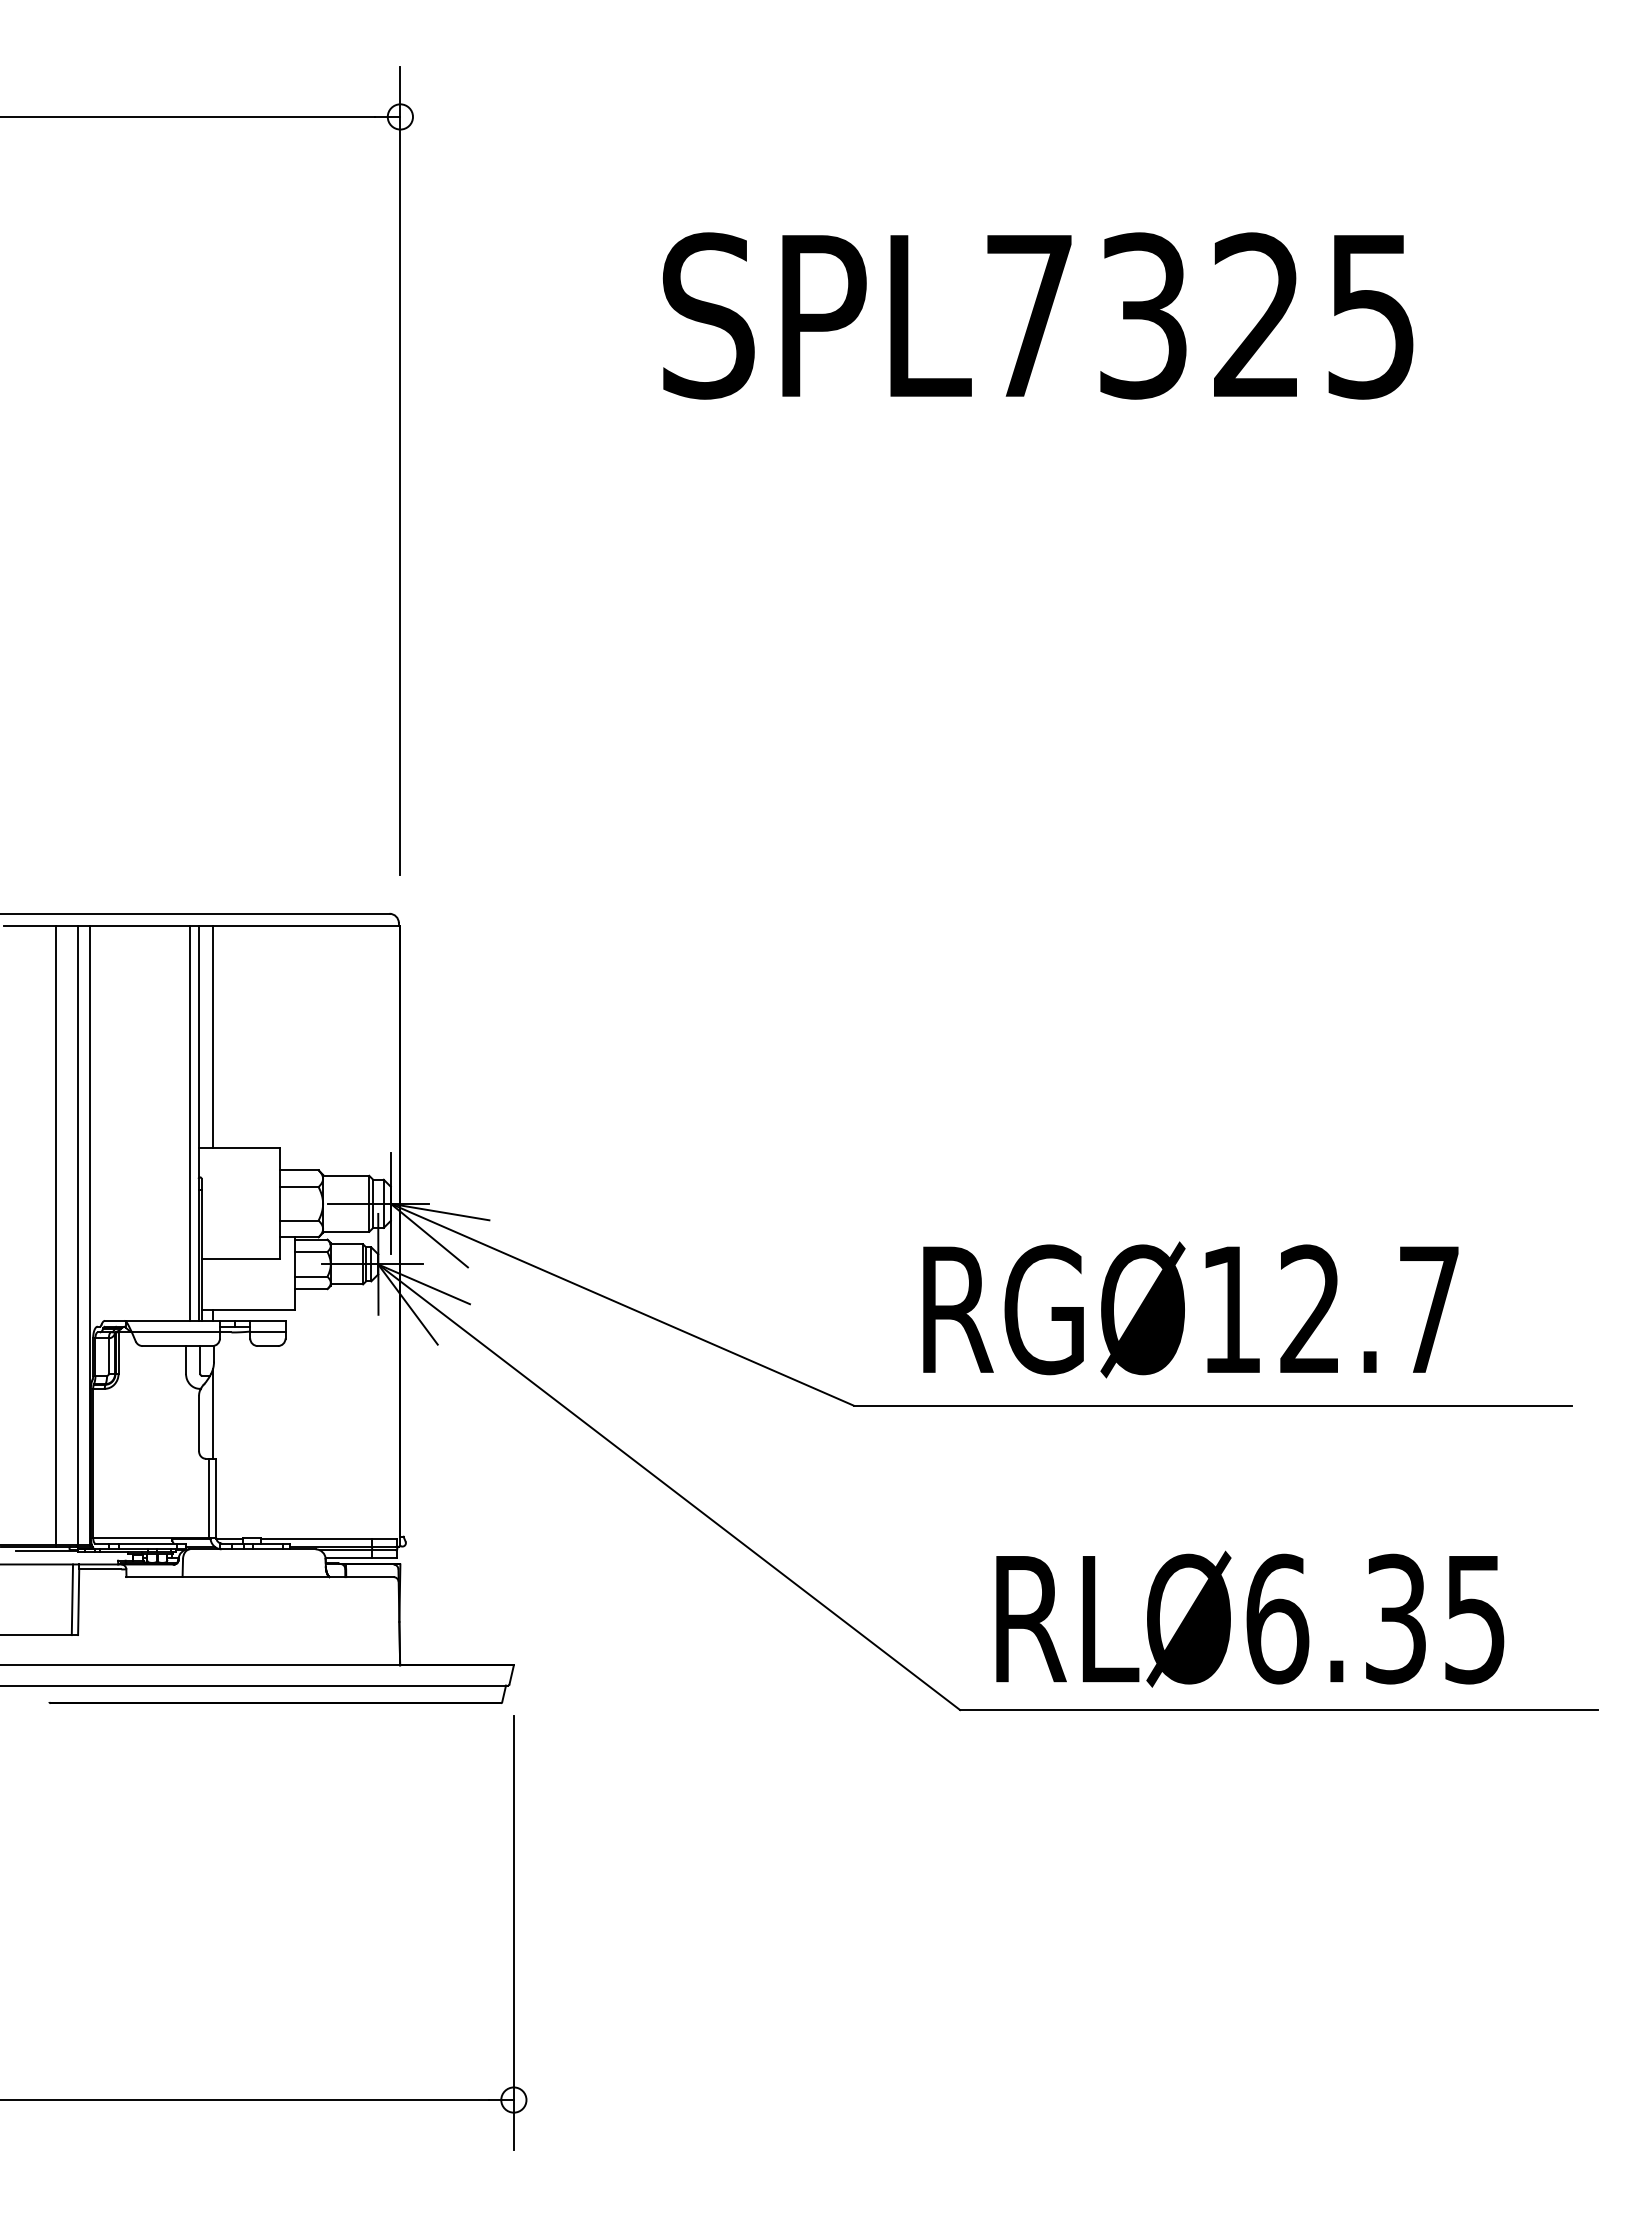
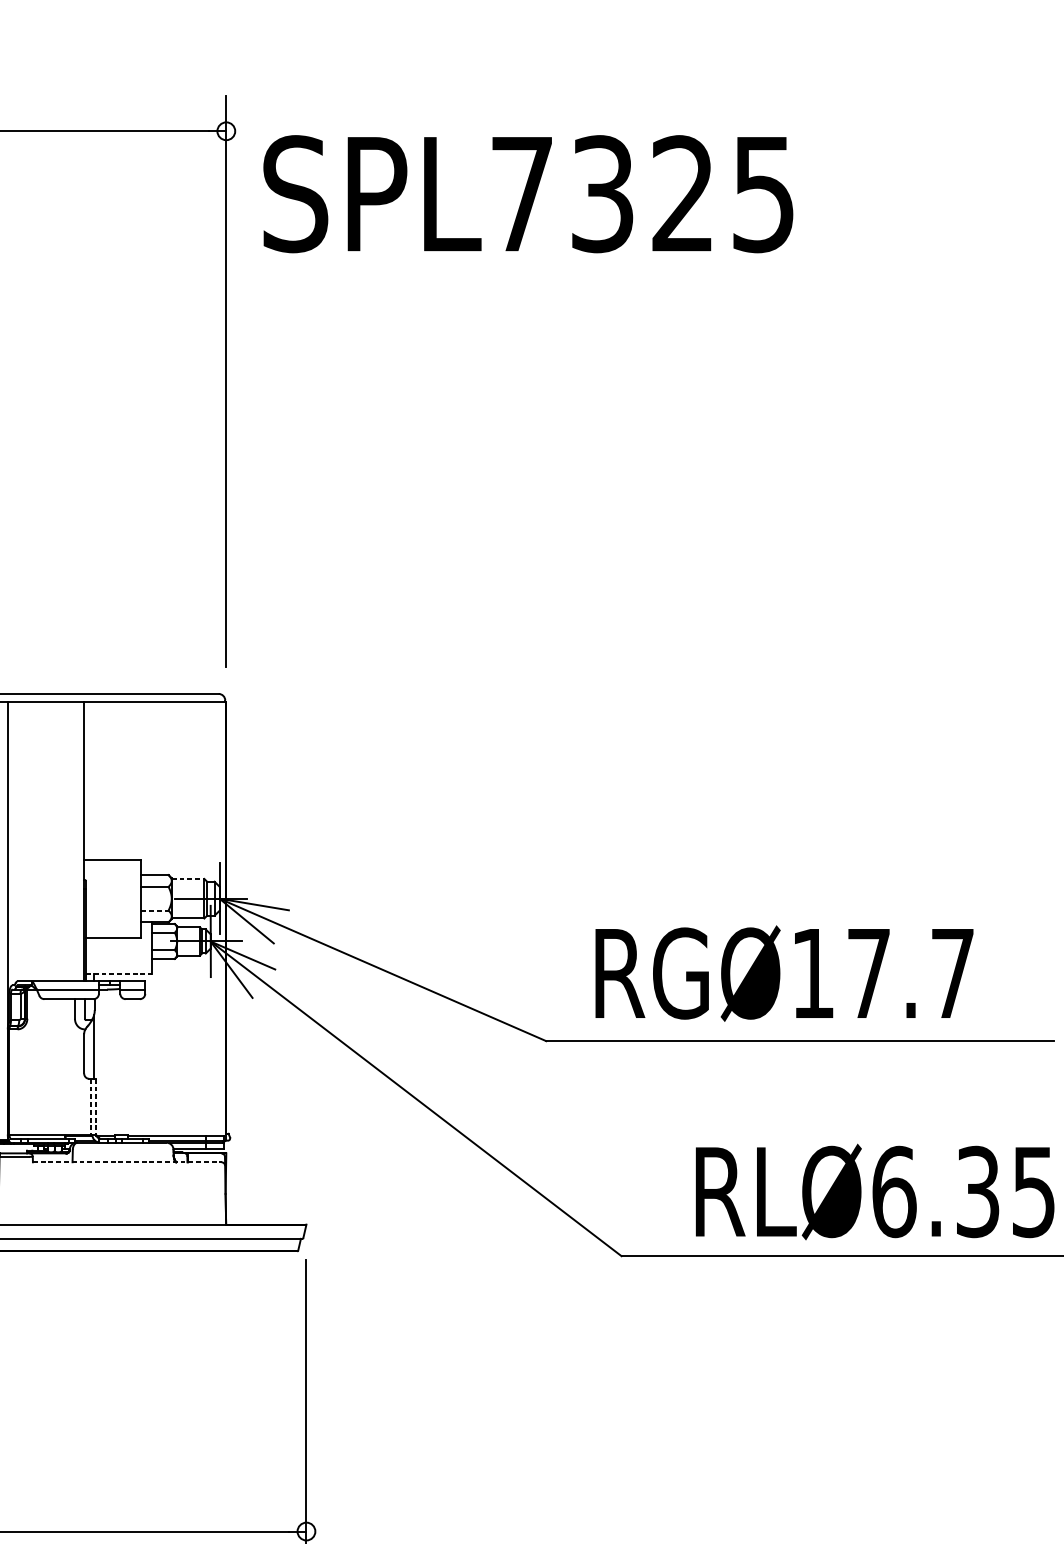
text: (1037, 315) -> (527, 193), moved
line: (213, 1036) -> (94, 780), removed
line: (190, 1122) -> (78, 841), removed
line: (346, 1175) -> (188, 878), solid -> dashed
line: (299, 1220) -> (155, 910), solid -> dashed
text: (1309, 1308) -> (868, 972), RGØ12.7 -> RGØ17.7
line: (248, 1309) -> (119, 973), solid -> dashed
line: (209, 1498) -> (91, 1106), solid -> dashed
line: (216, 1498) -> (96, 1106), solid -> dashed
line: (260, 1577) -> (127, 1162), solid -> dashed
text: (1250, 1618) -> (875, 1191), moved

